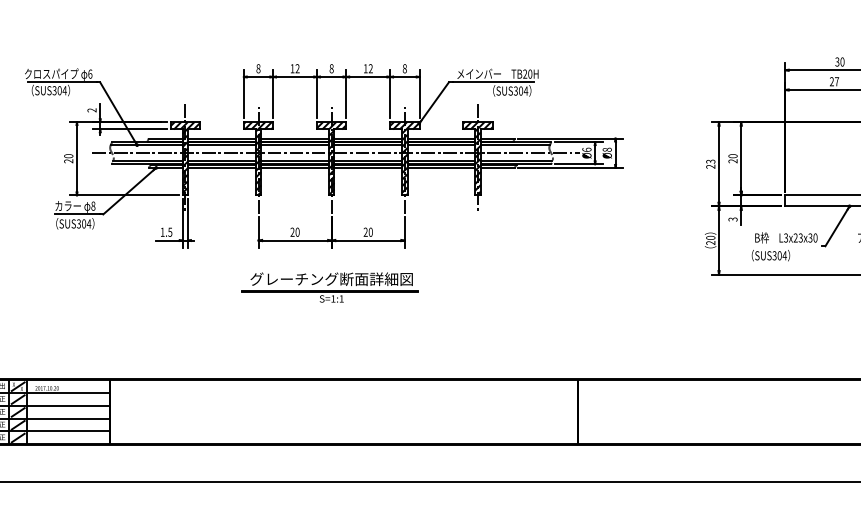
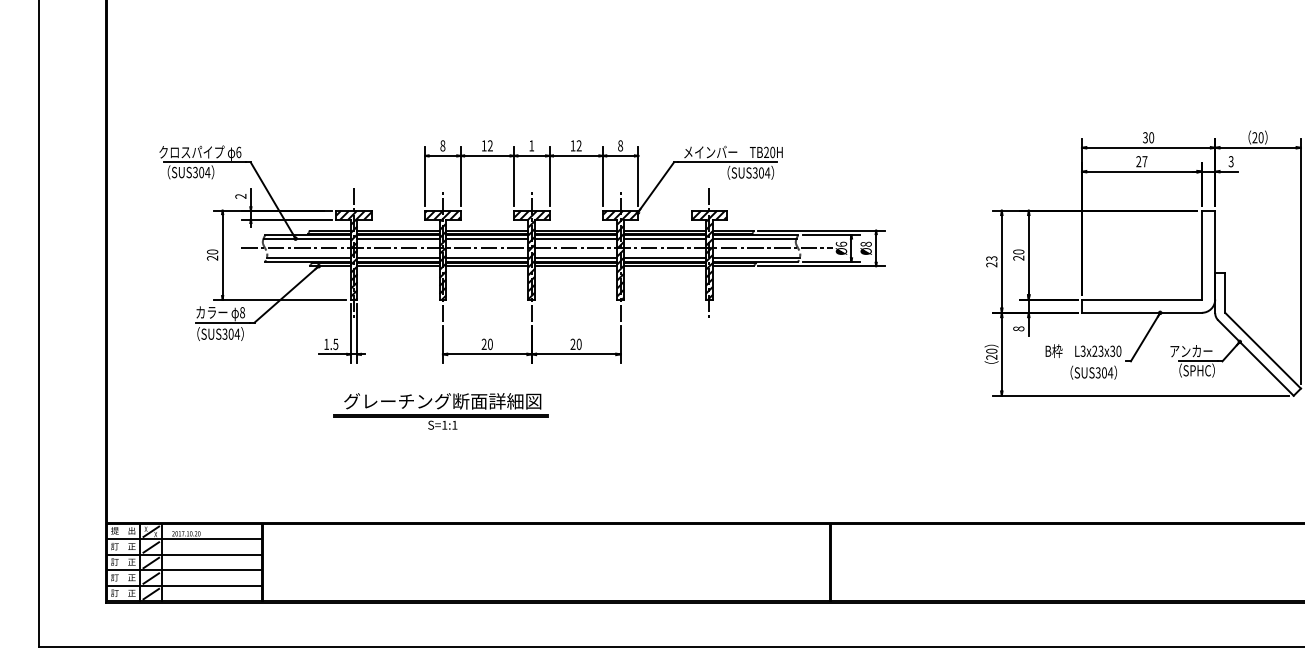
text: (331, 68) -> (531, 145), 8 -> 1
text: (732, 219) -> (1018, 328), 3 -> 8
text: (770, 255) -> (1093, 372), moved
part: (329, 287) -> (440, 411), moved

